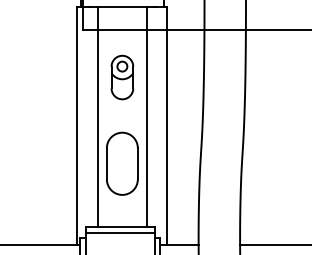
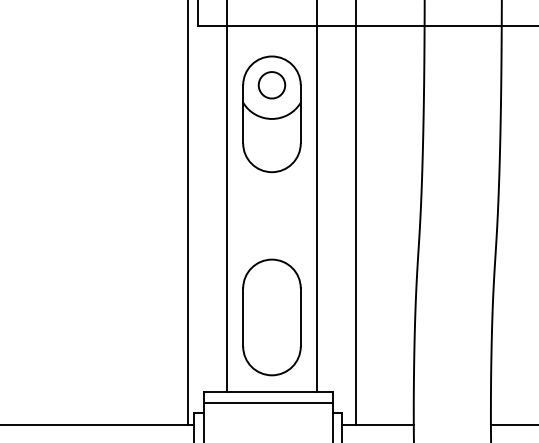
part: (122, 77) -> (272, 114), size x1.43
part: (122, 163) -> (272, 316), moved

